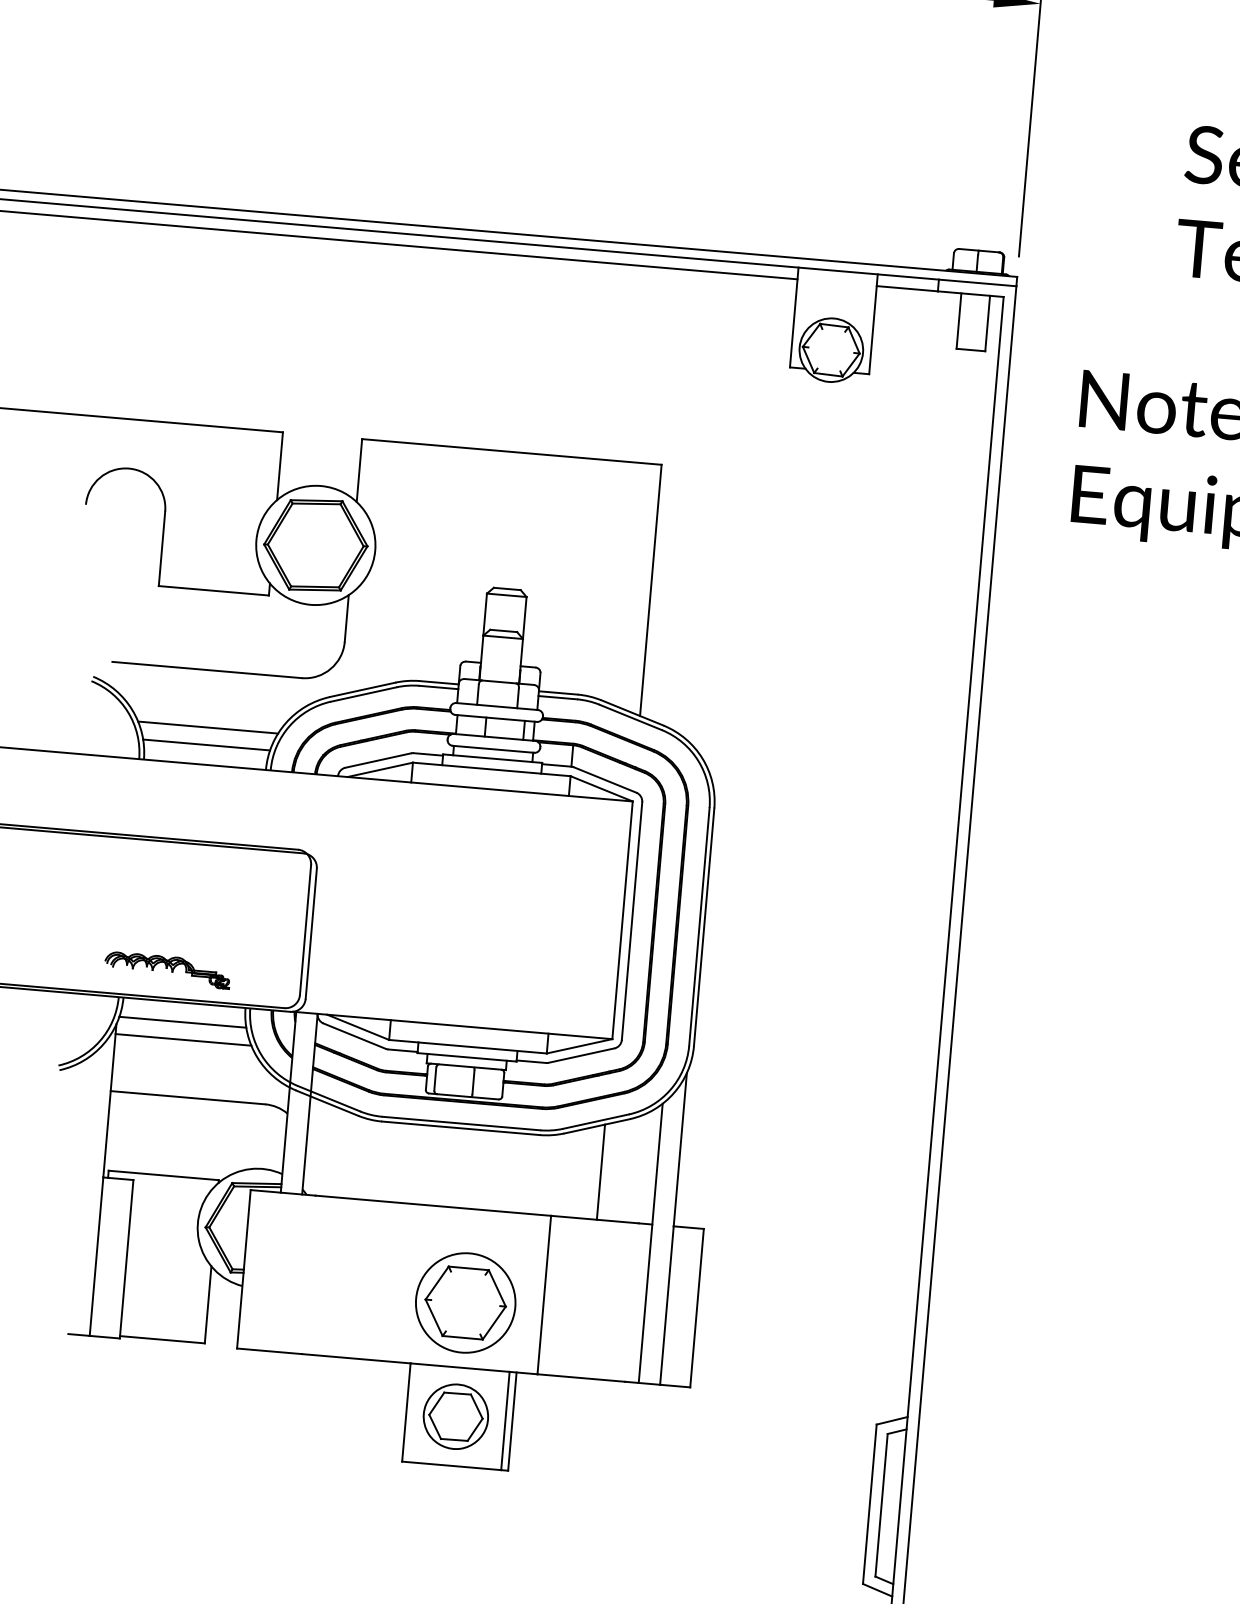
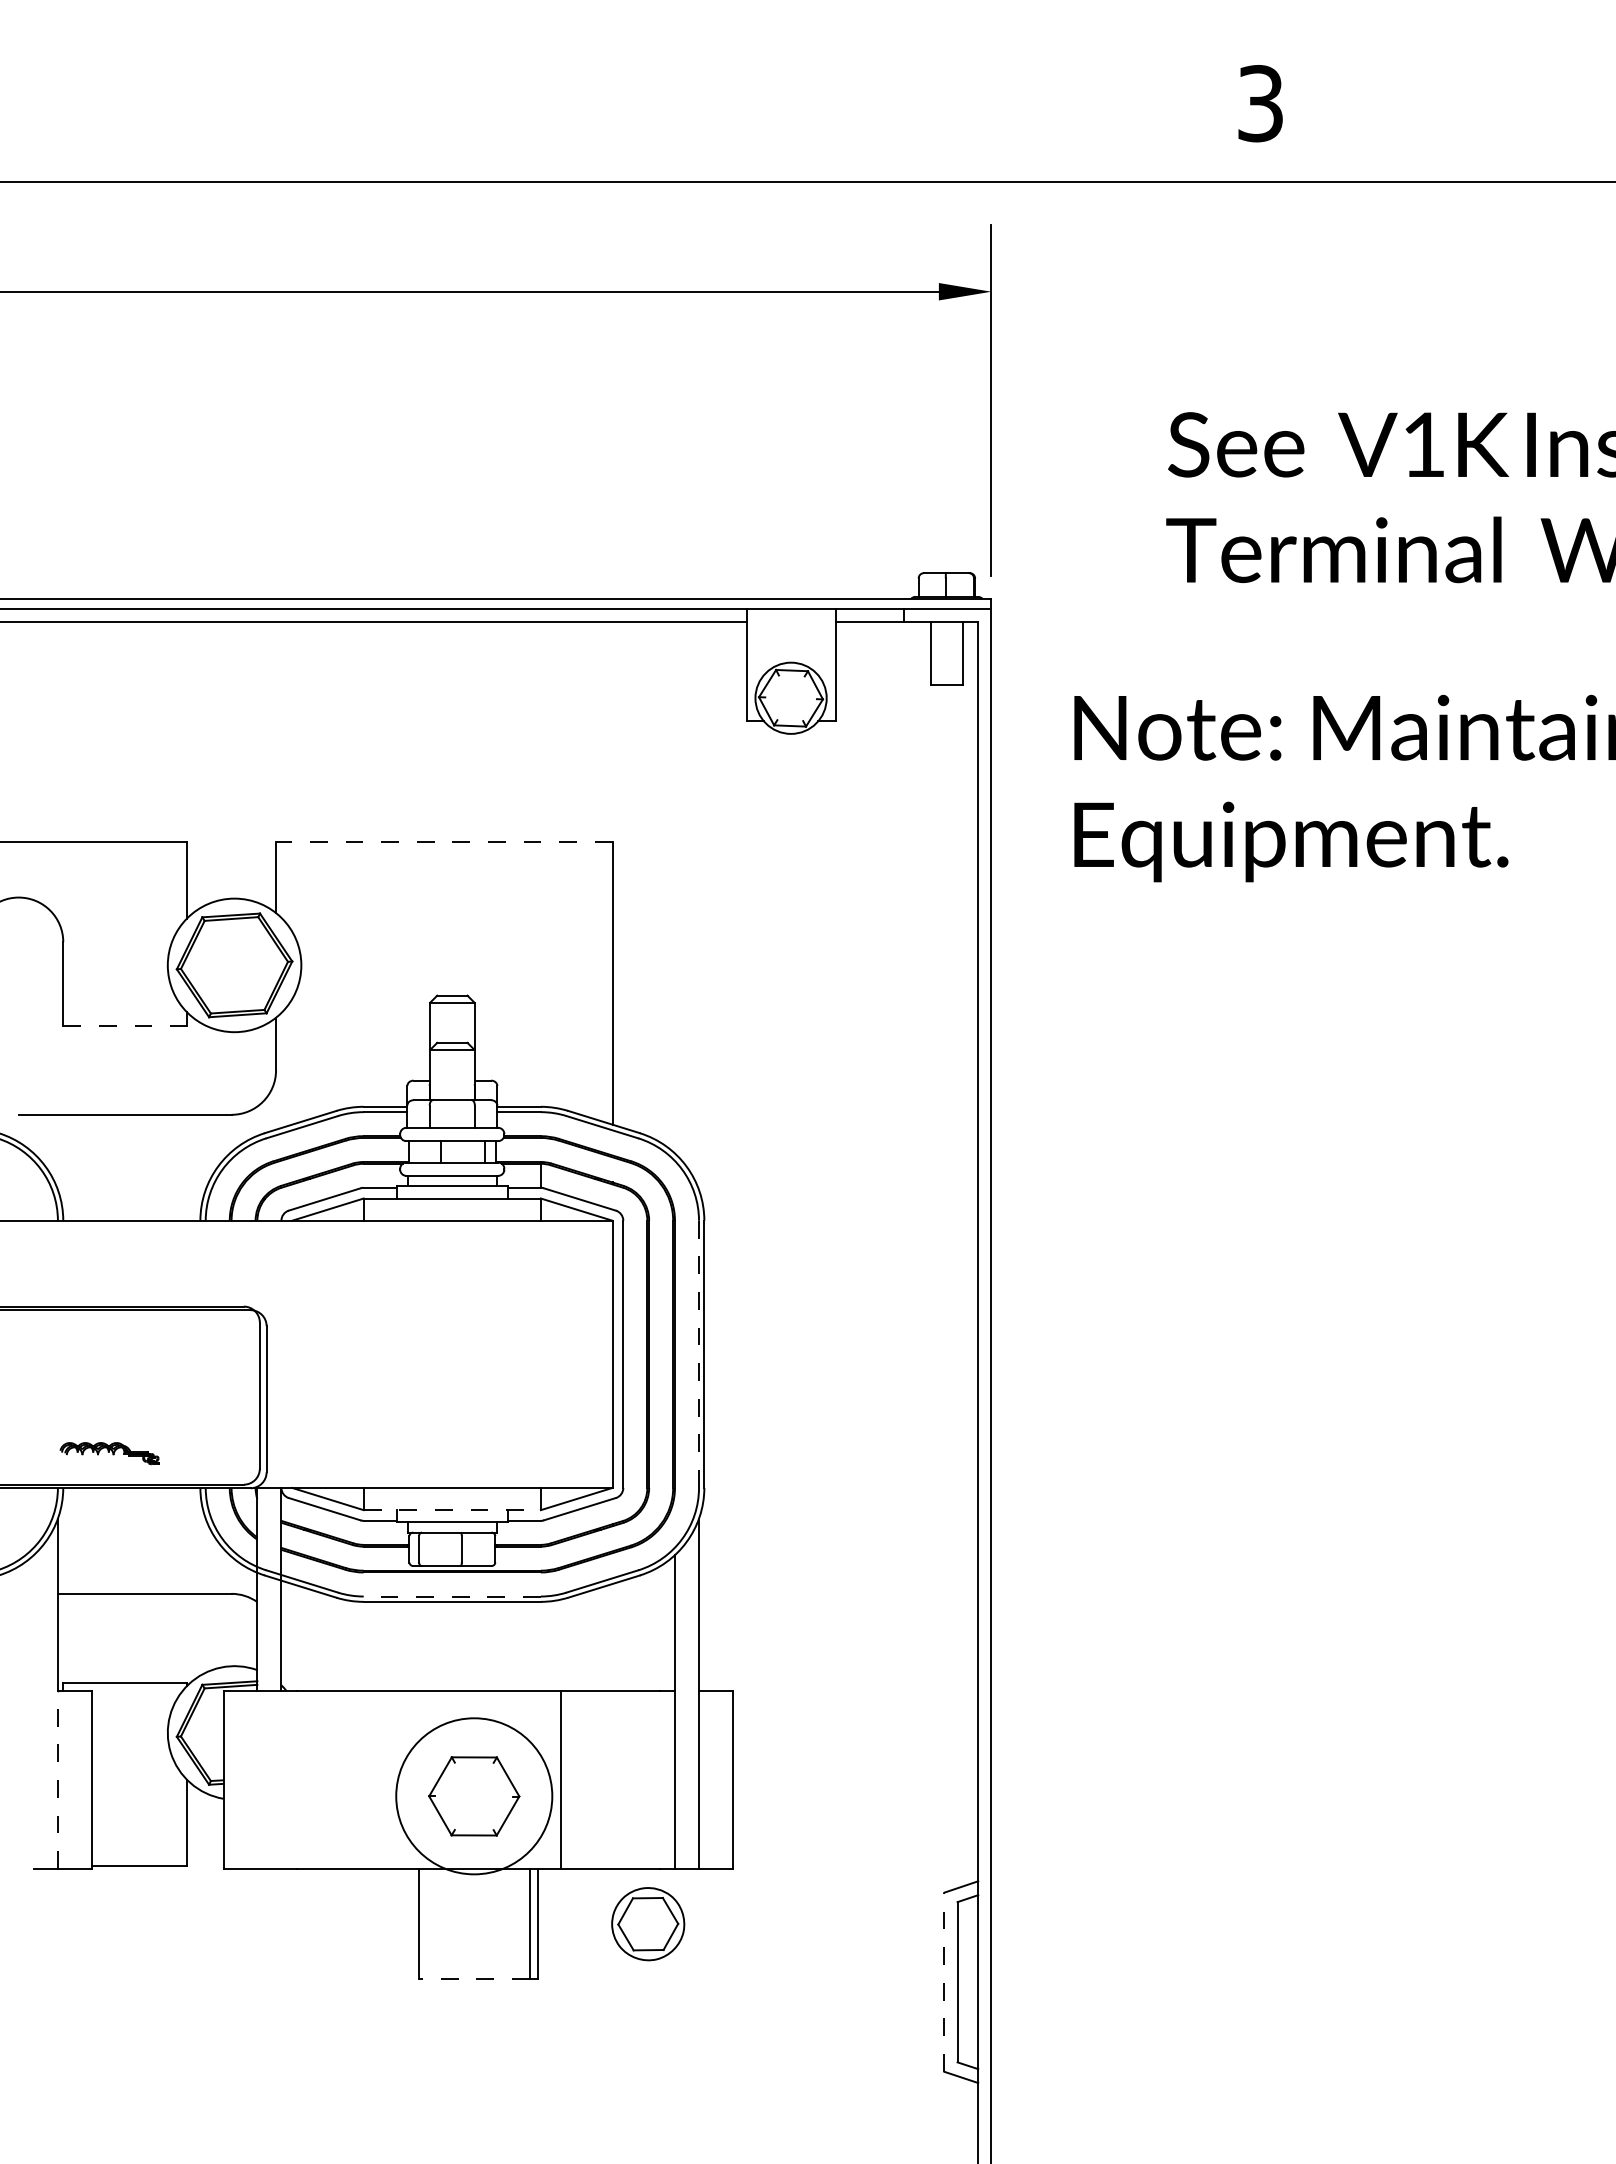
line: (511, 452) -> (443, 842), solid -> dashed
line: (214, 590) -> (125, 1025), solid -> dashed
line: (207, 727) -> (131, 1178), removed
line: (206, 744) -> (131, 1198), removed
line: (699, 927) -> (699, 1354), solid -> dashed
part: (167, 970) -> (109, 1453), size x0.7
line: (182, 1022) -> (131, 1510), removed
line: (182, 1039) -> (133, 1529), removed
line: (468, 1047) -> (452, 1510), solid -> dashed
line: (461, 1123) -> (452, 1596), solid -> dashed
line: (600, 1171) -> (612, 1636), removed
line: (96, 1256) -> (57, 1779), solid -> dashed
circle: (465, 1303) -> (474, 1796), size x1.4
part: (456, 1417) -> (648, 1924), moved
line: (451, 1466) -> (474, 1979), solid -> dashed
line: (869, 1504) -> (944, 1982), solid -> dashed

